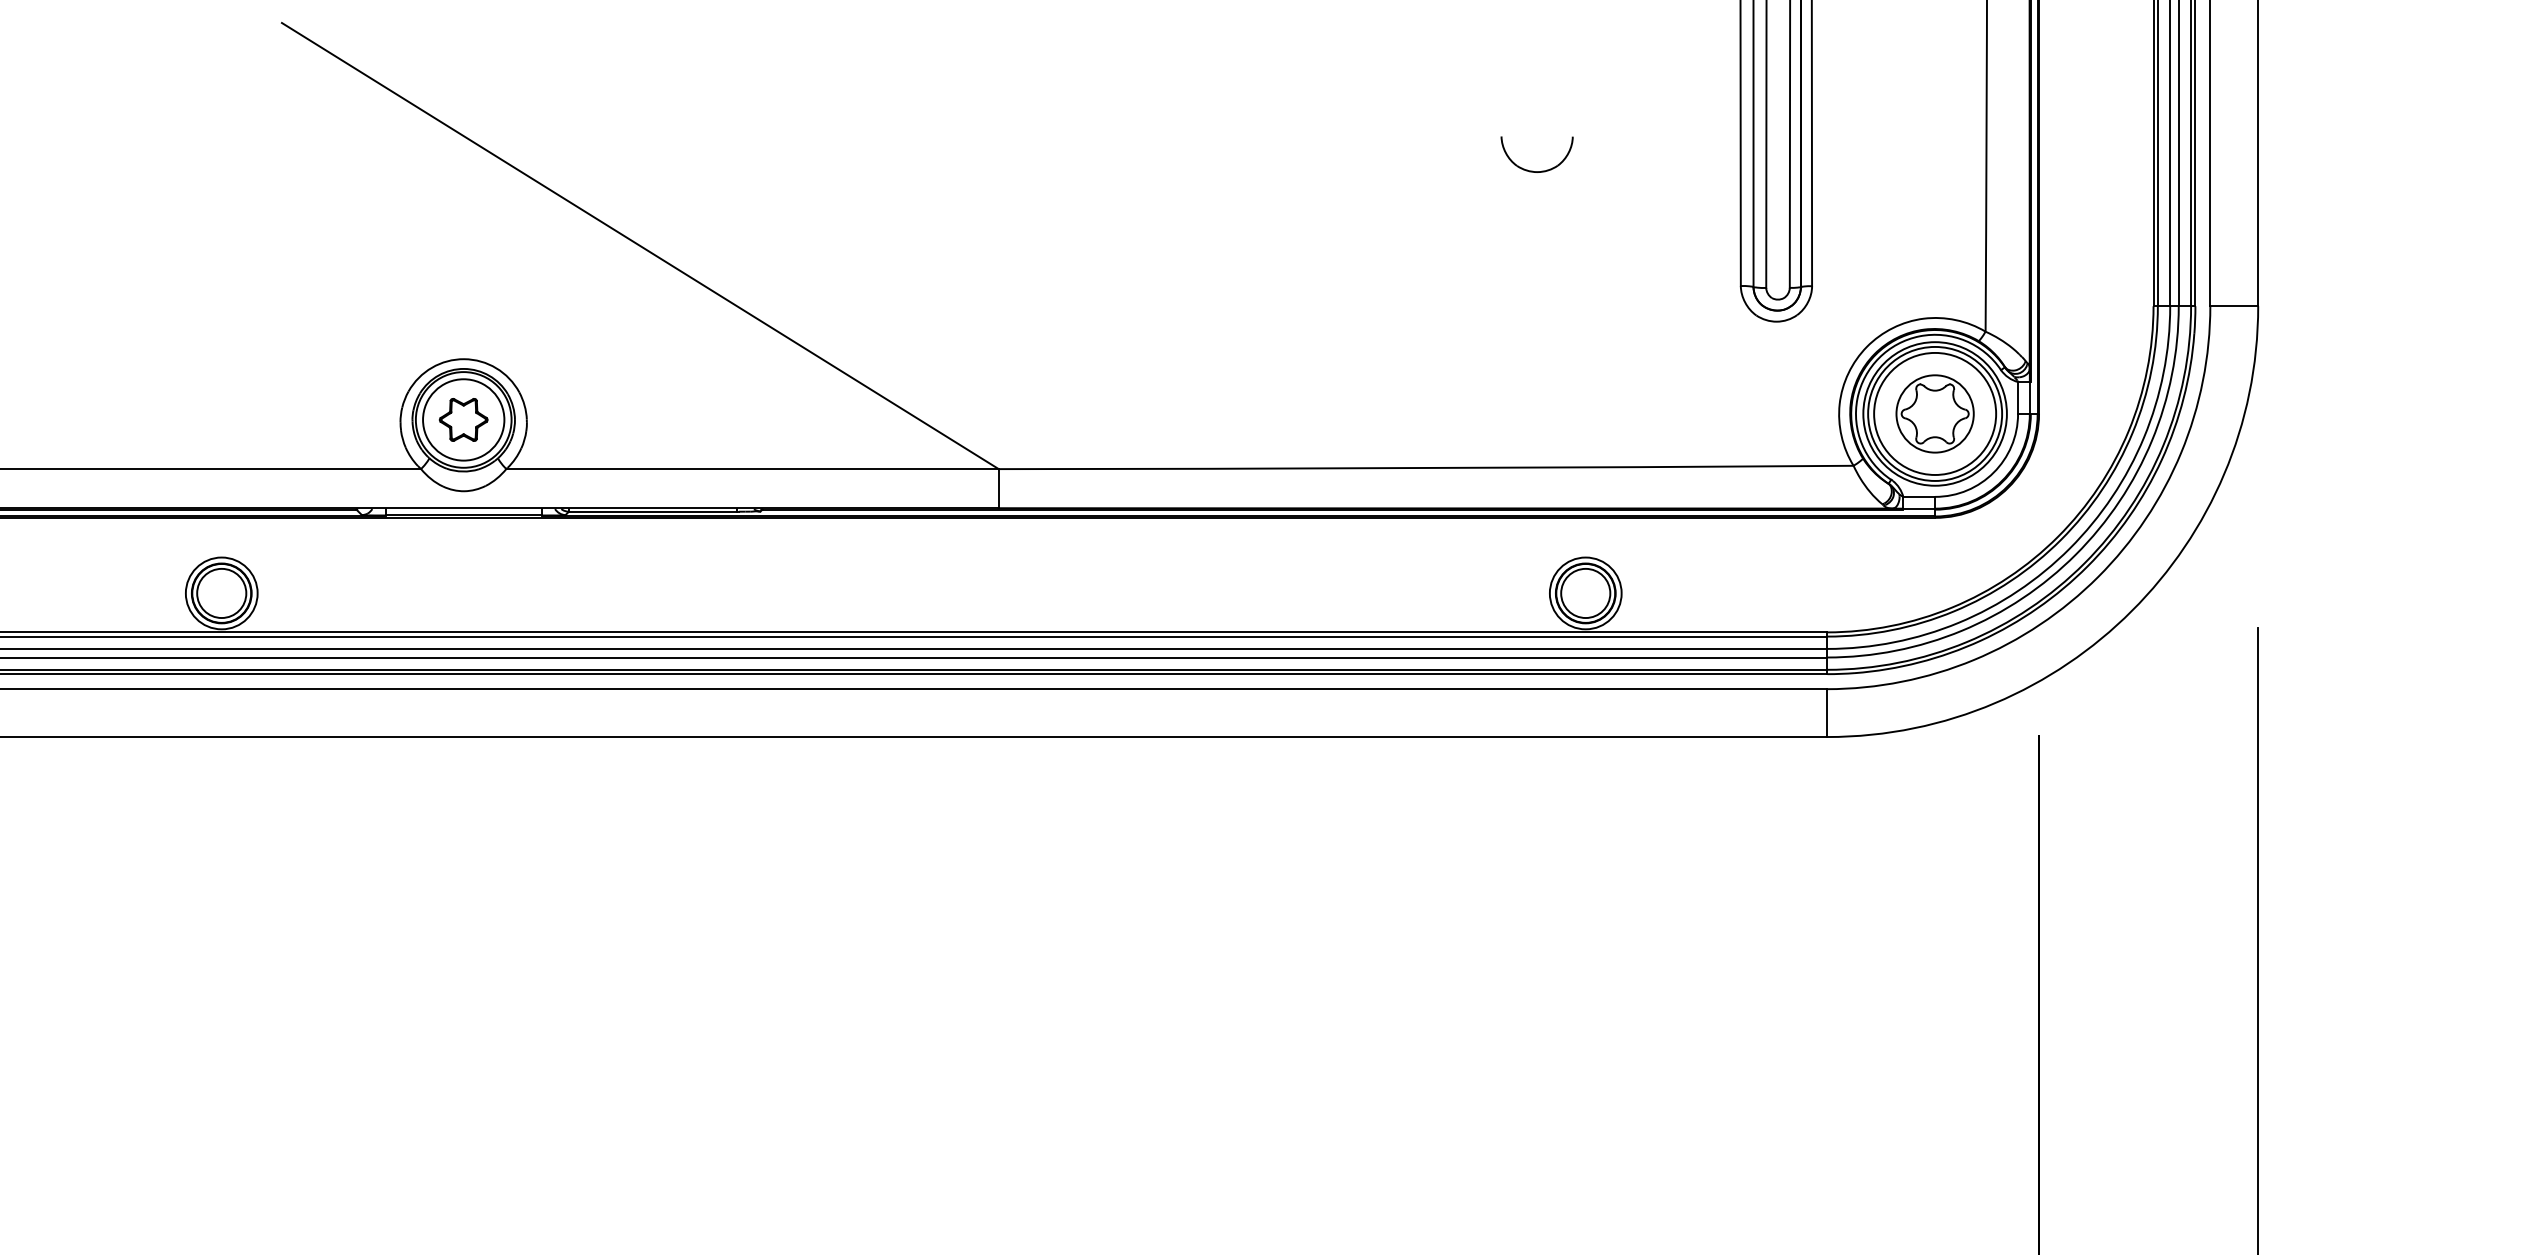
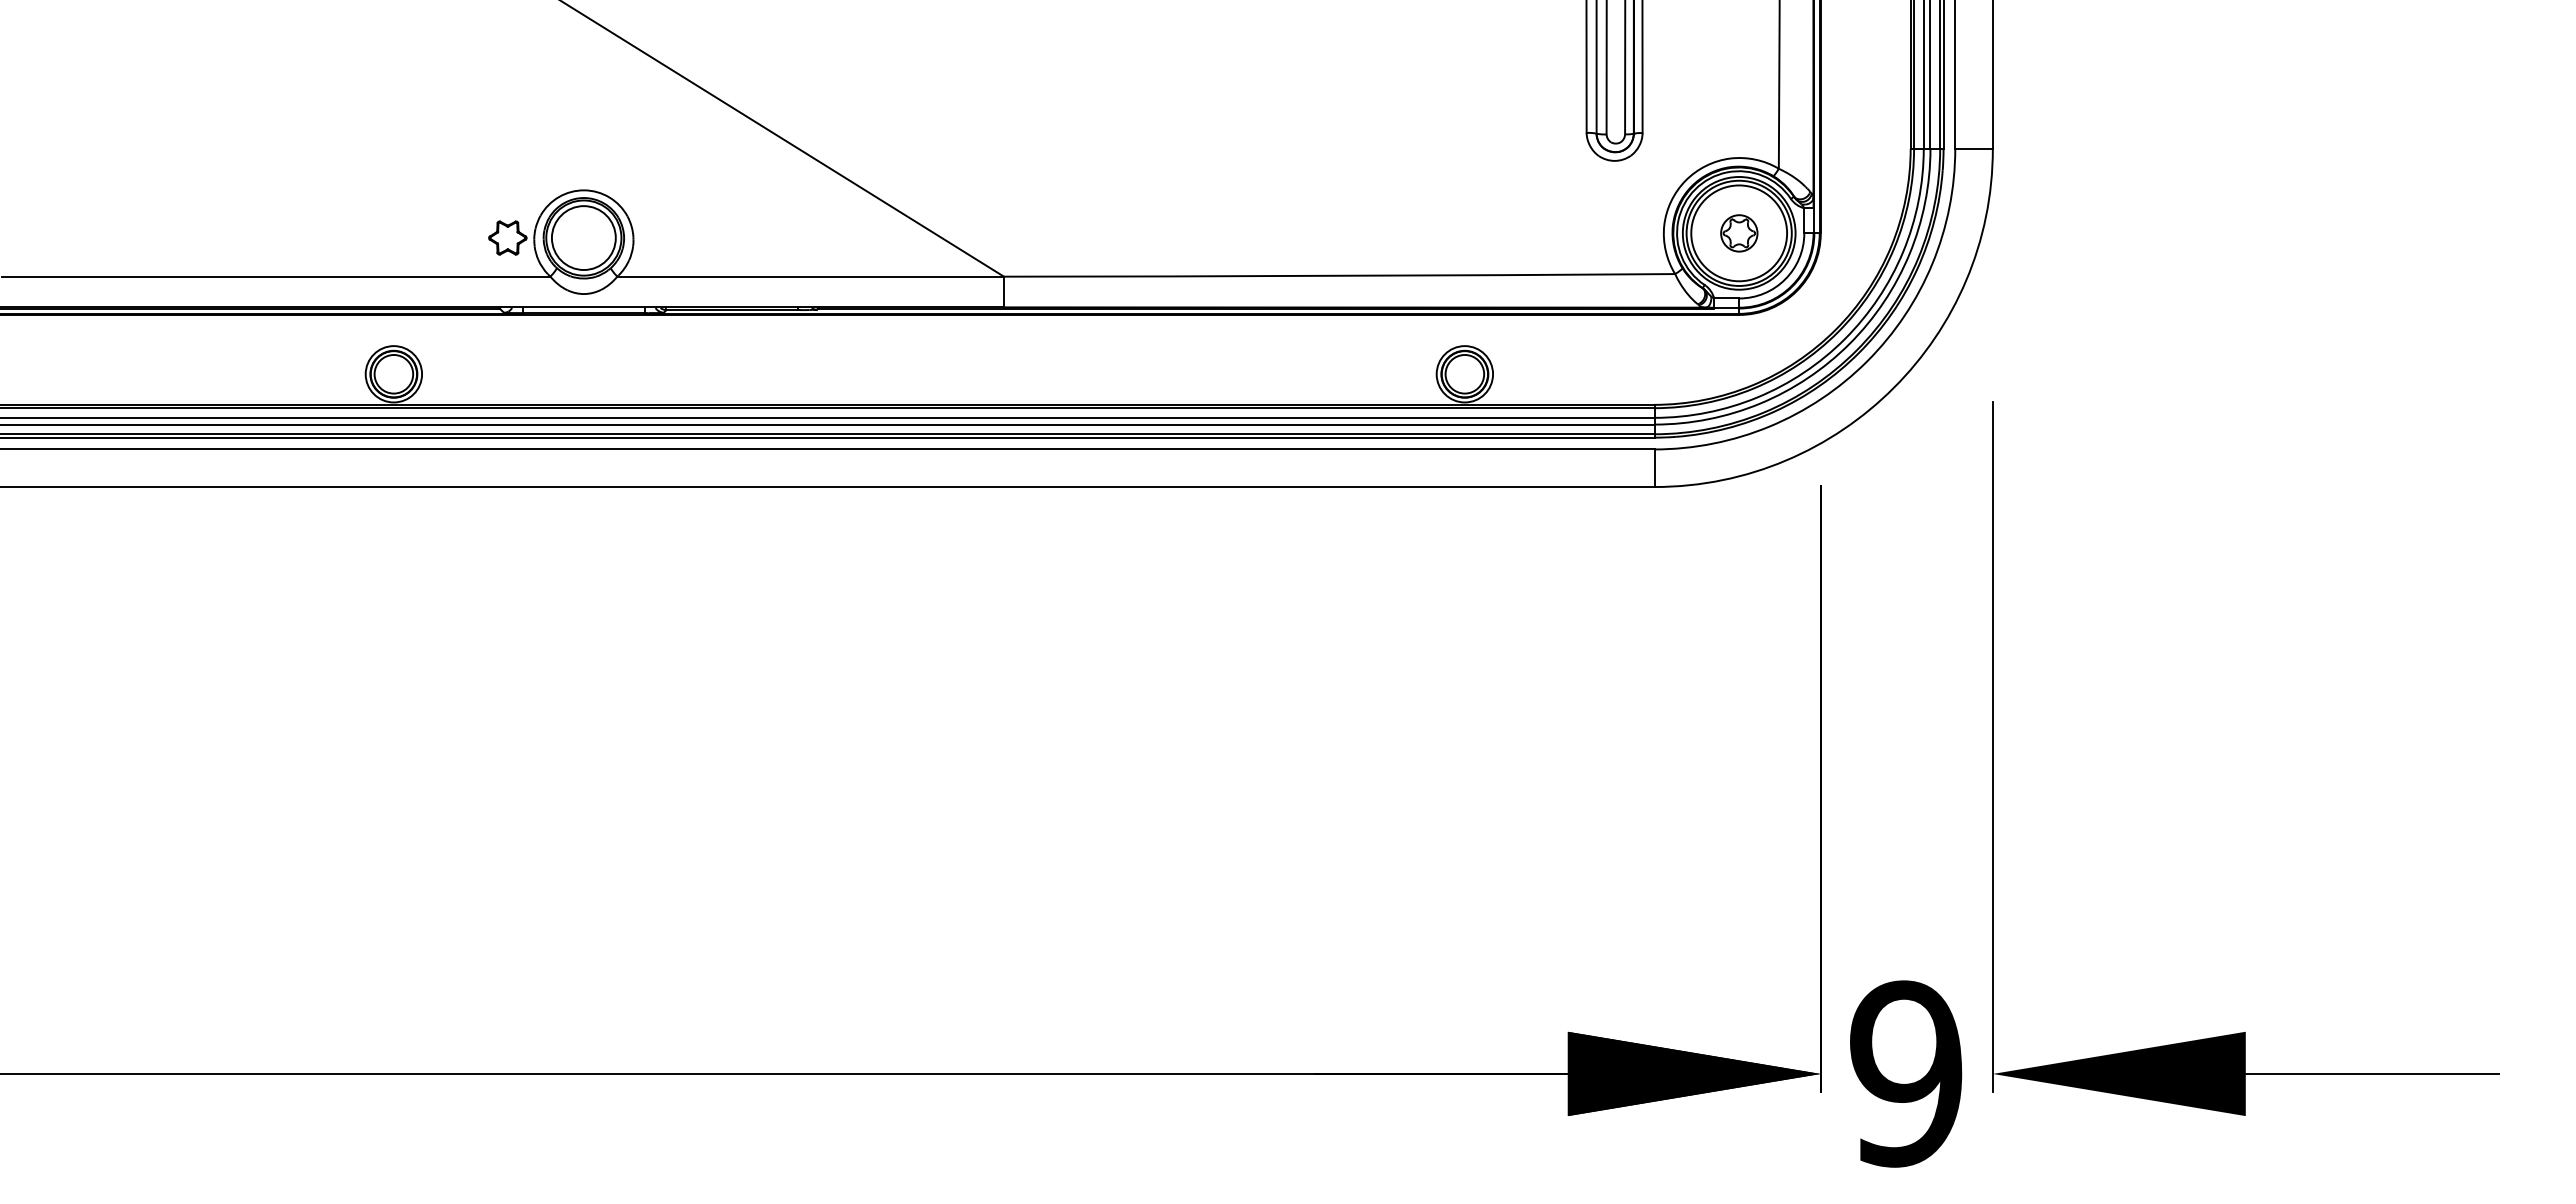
part: (1536, 170) -> (1426, 42), removed
part: (1935, 414) -> (1739, 233), size x0.6
part: (463, 419) -> (507, 237), moved

